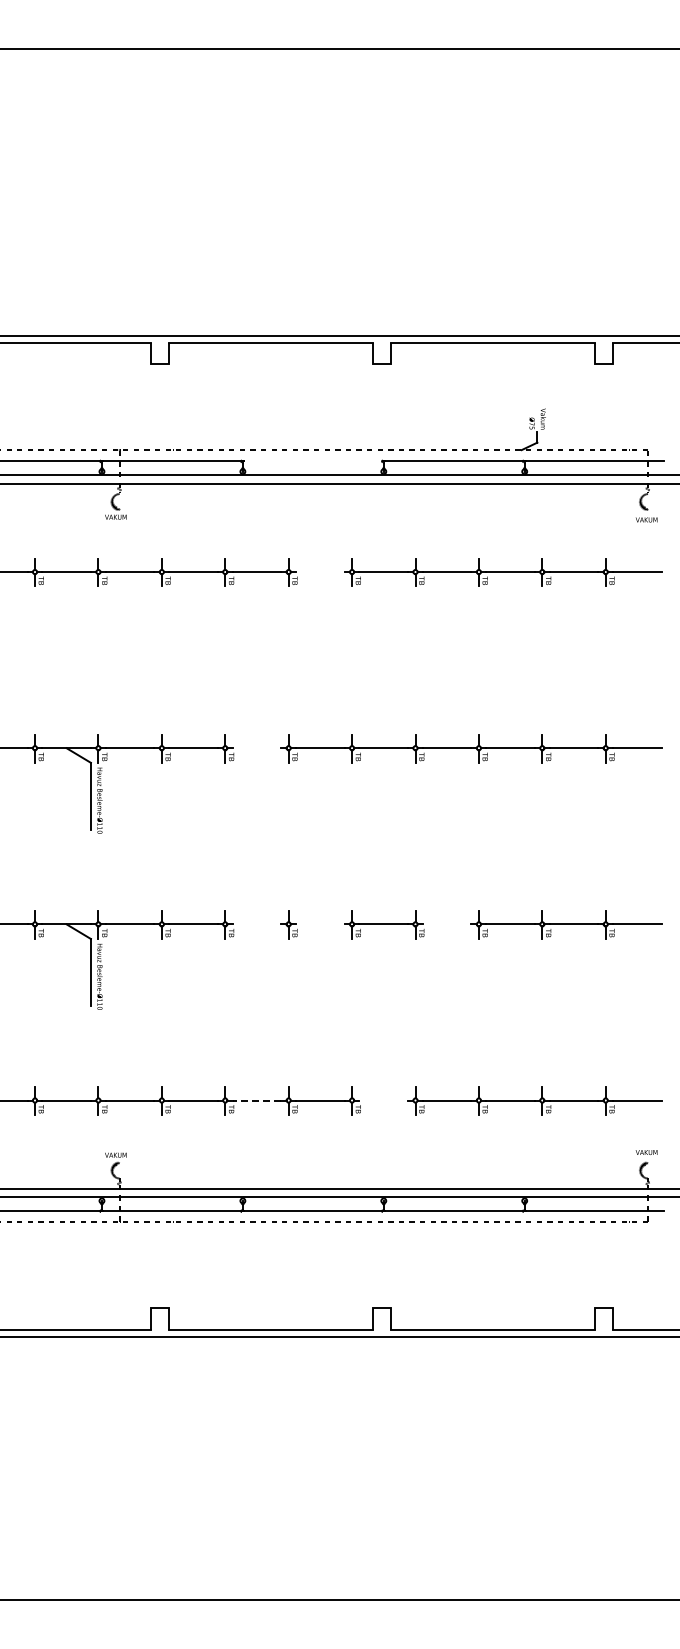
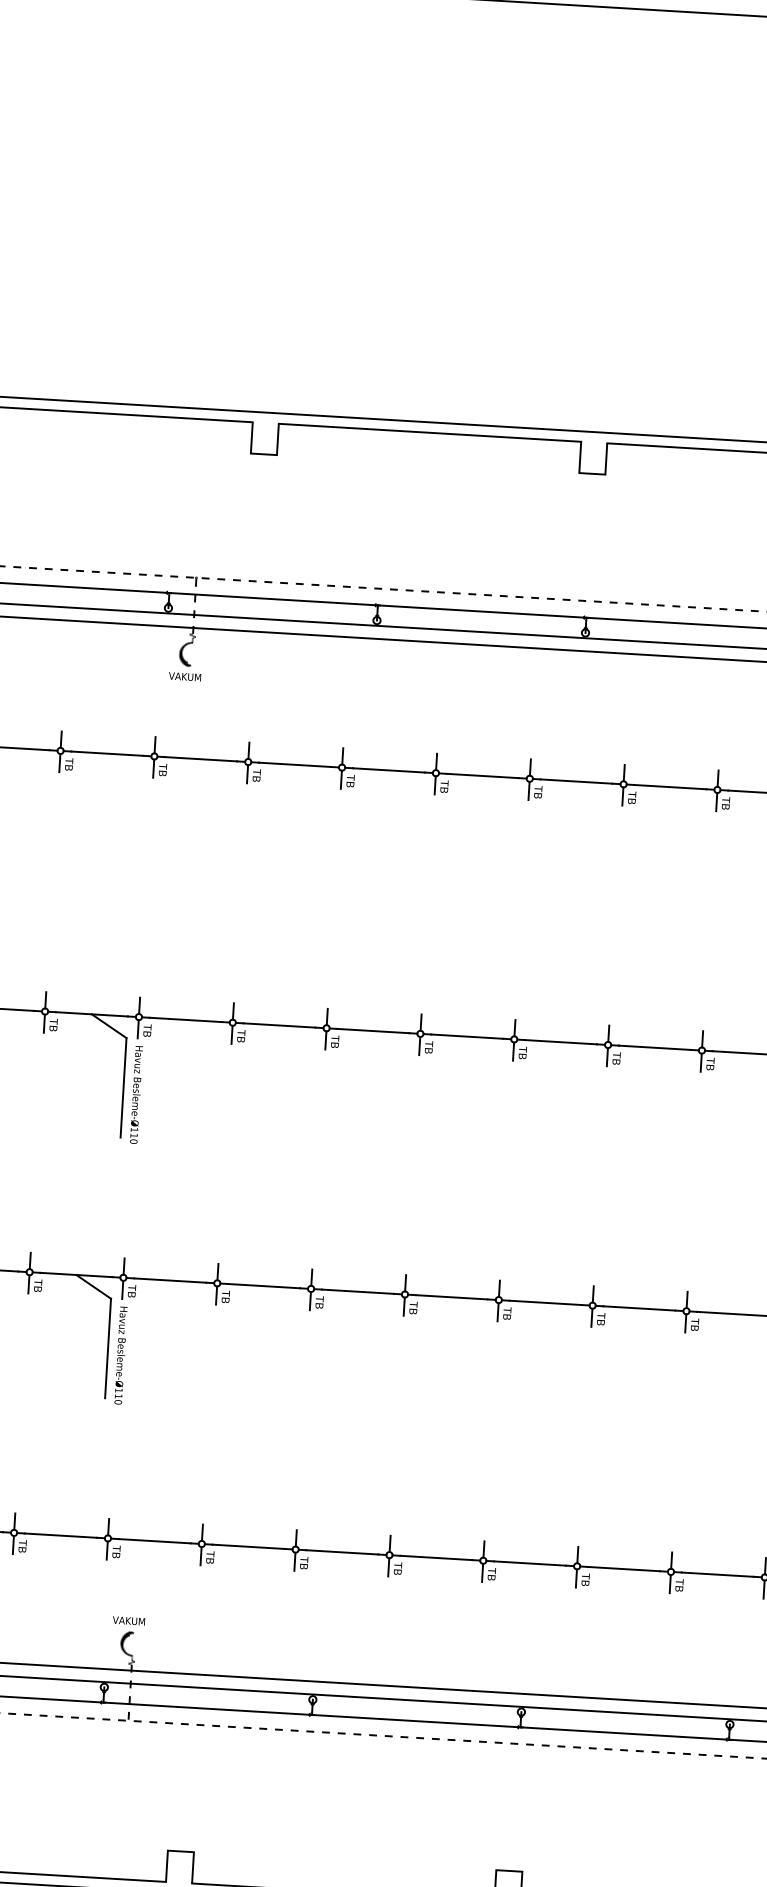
line: (313, 461) -> (482, 611), added
line: (319, 572) -> (481, 776), added
line: (256, 748) -> (372, 1031), added
line: (256, 924) -> (357, 1291), added
line: (319, 924) -> (450, 1297), added
line: (446, 924) -> (638, 1308), added
line: (256, 1100) -> (341, 1552), dashed -> solid
line: (383, 1100) -> (529, 1563), added

